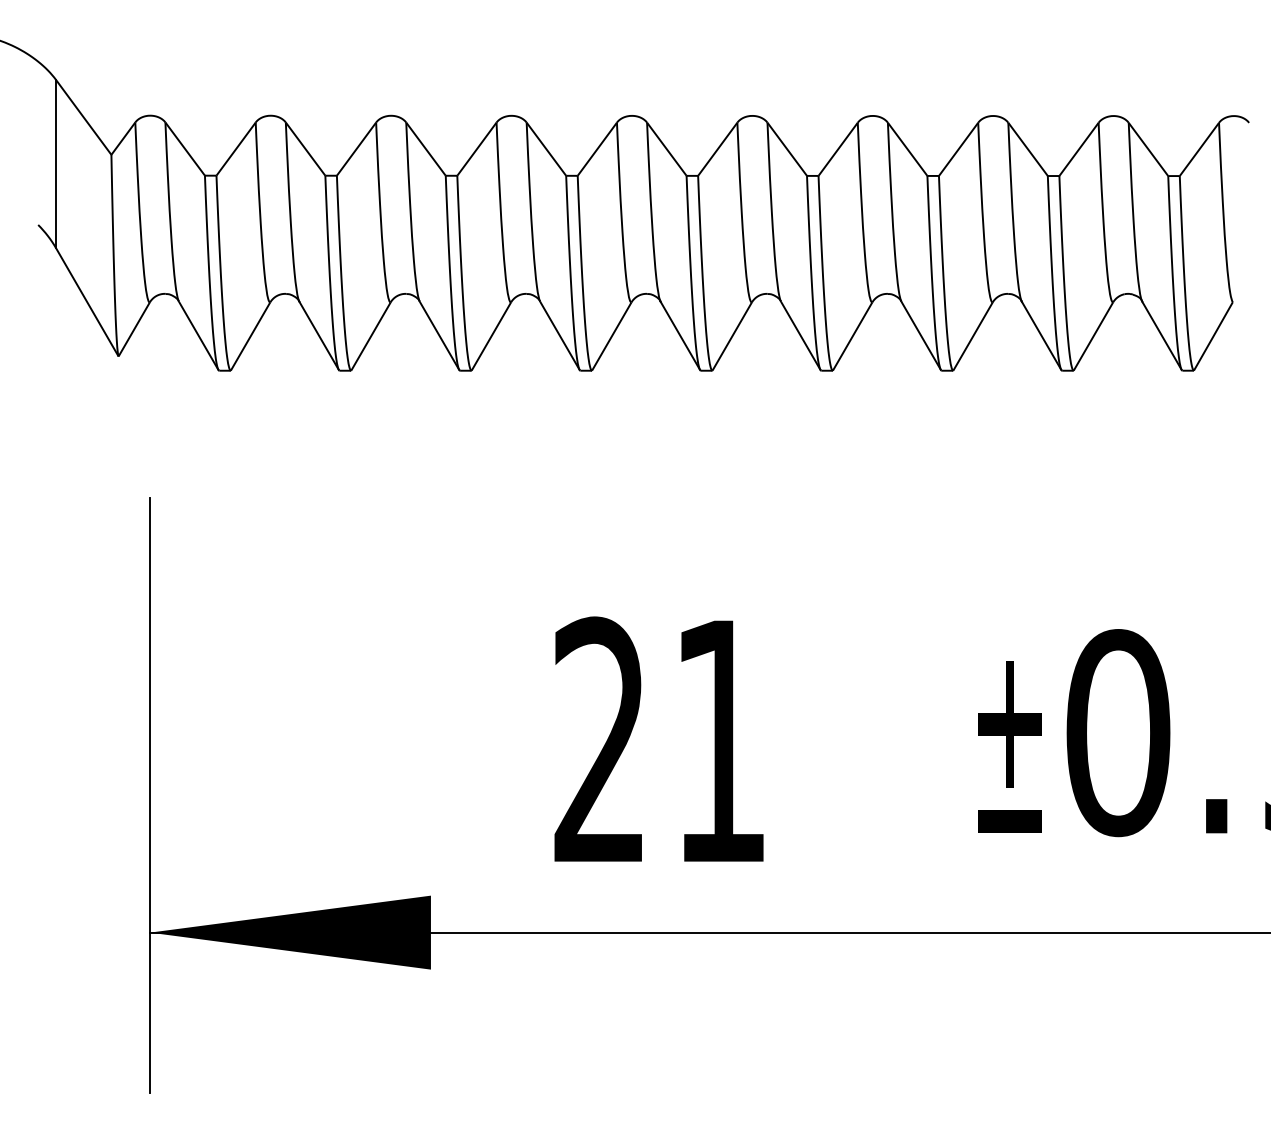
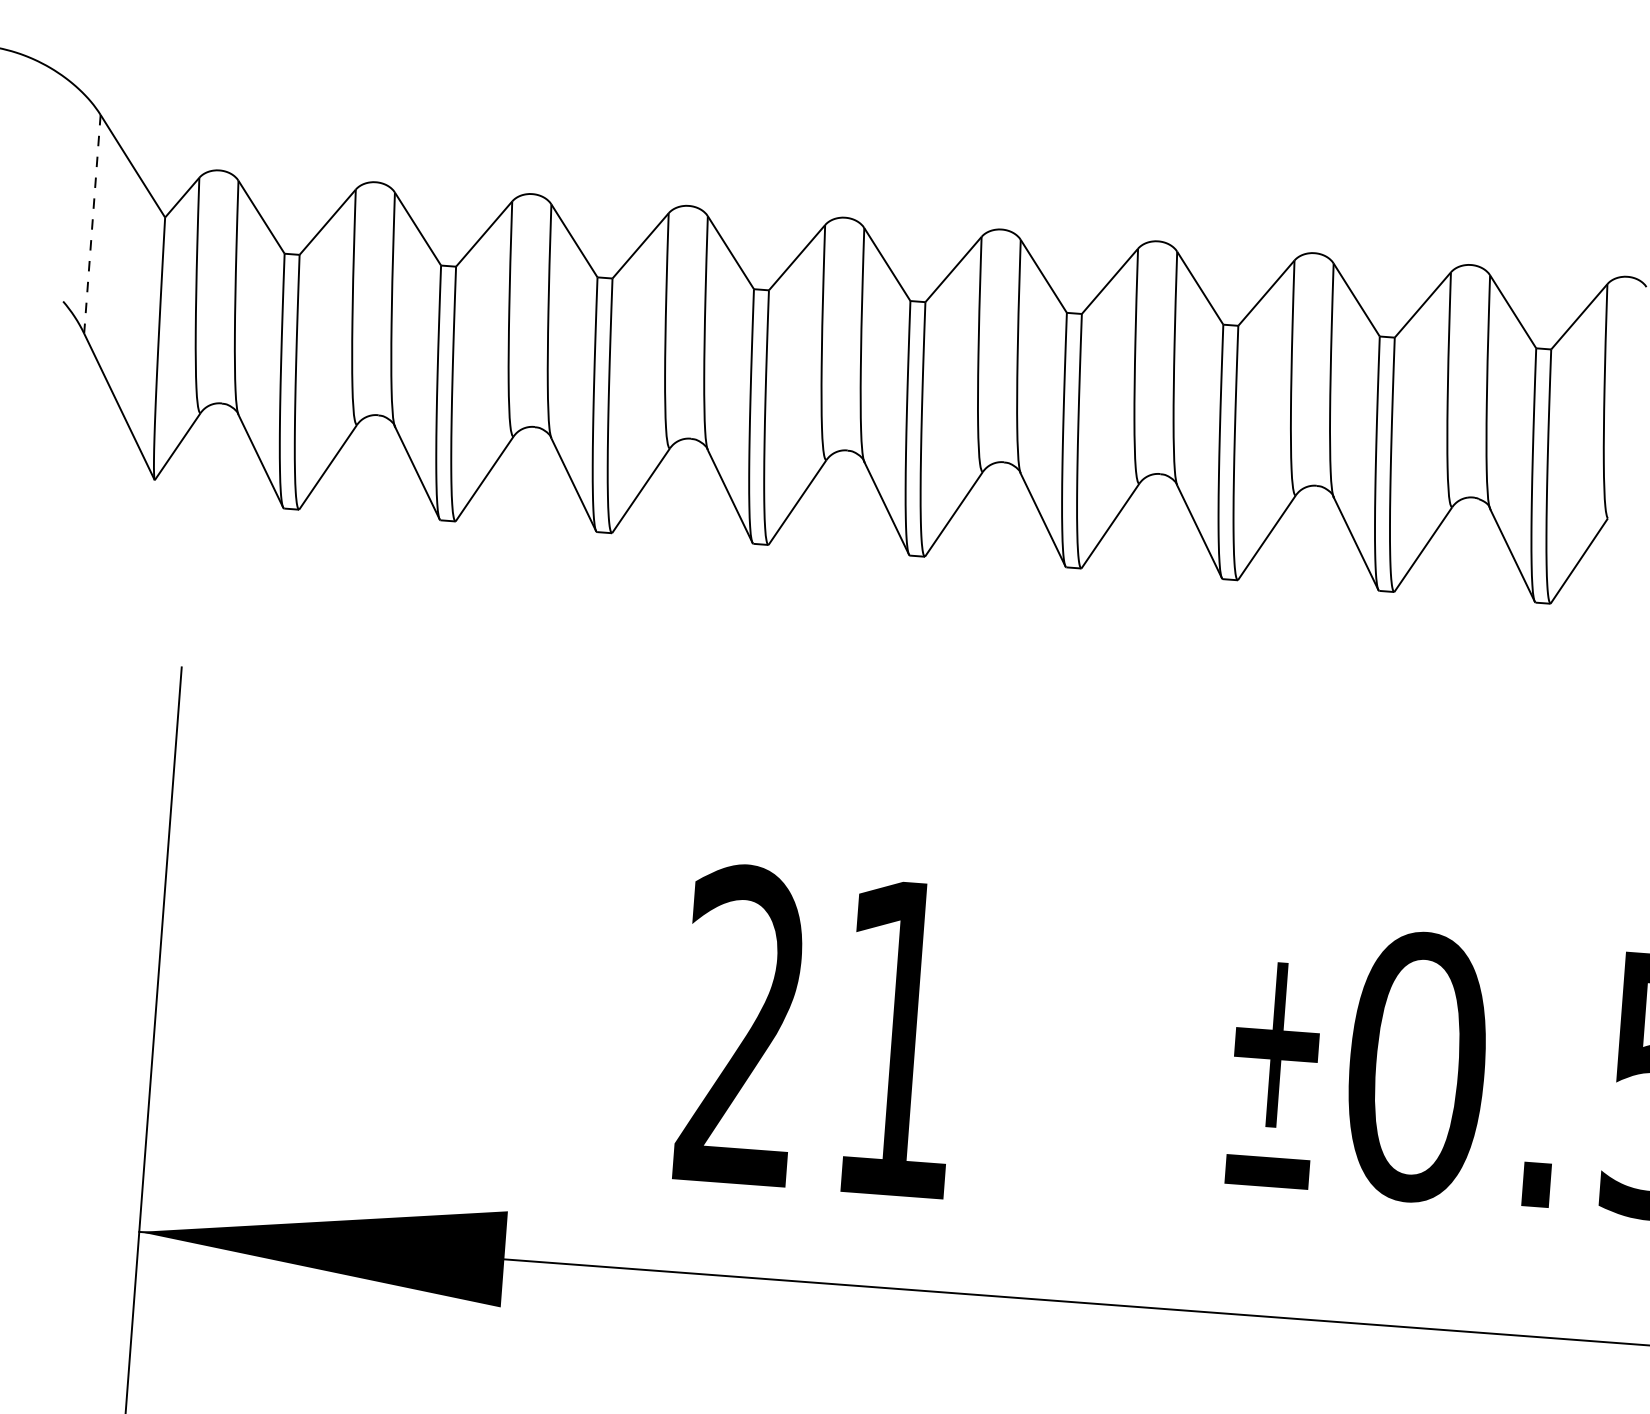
line: (56, 164) -> (92, 224), solid -> dashed

